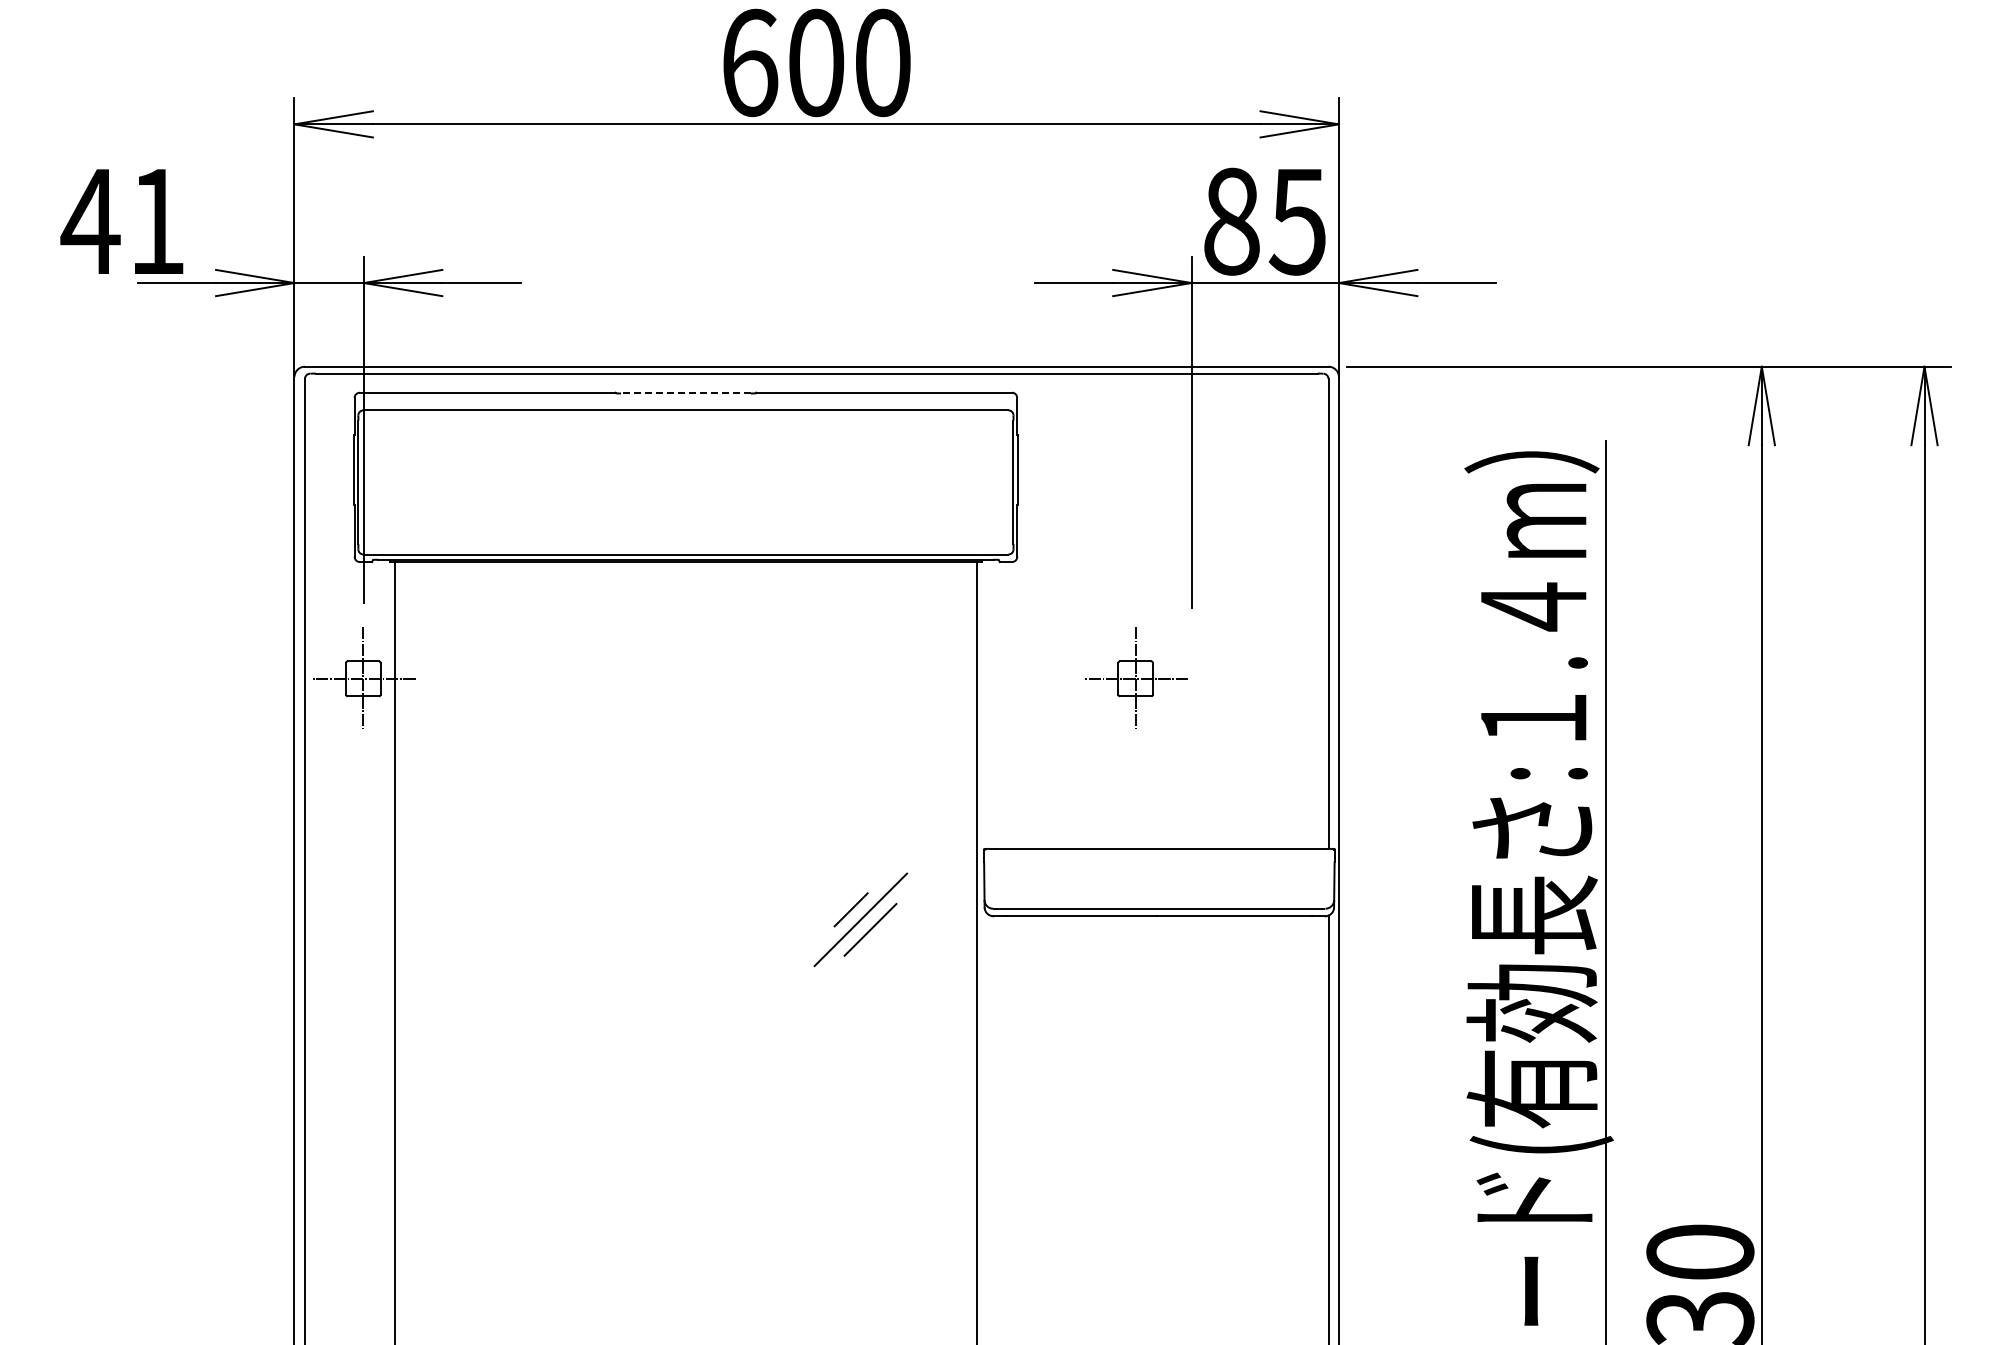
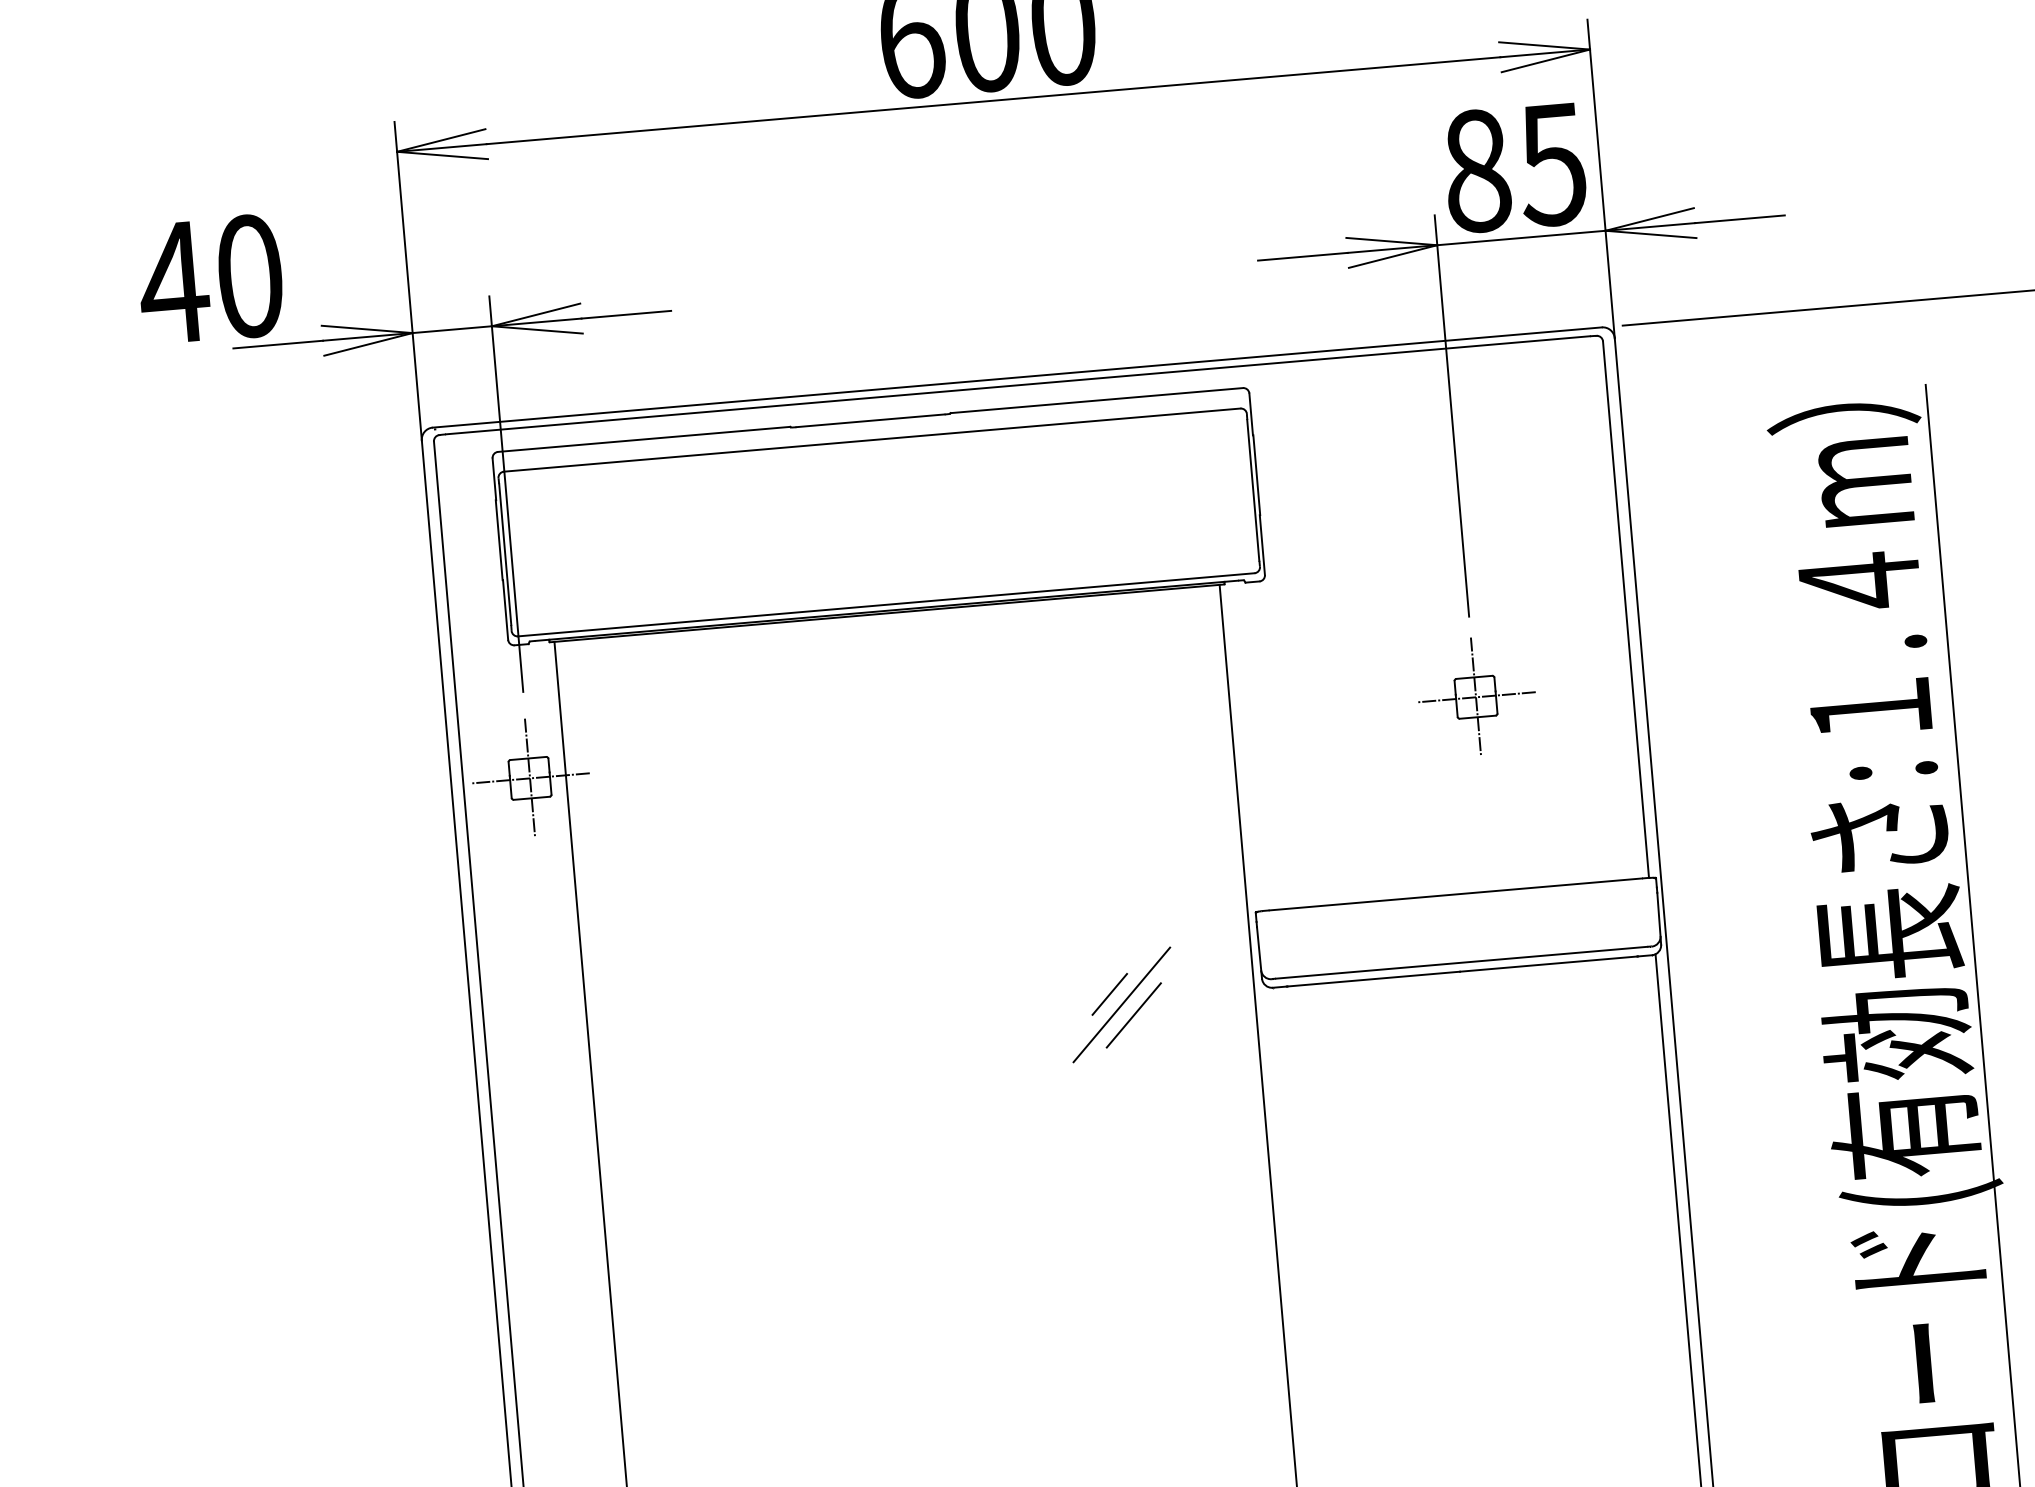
text: (157, 221) -> (250, 276), 41 -> 40
line: (685, 393) -> (870, 420), dashed -> solid
part: (1136, 677) -> (1476, 695), moved

